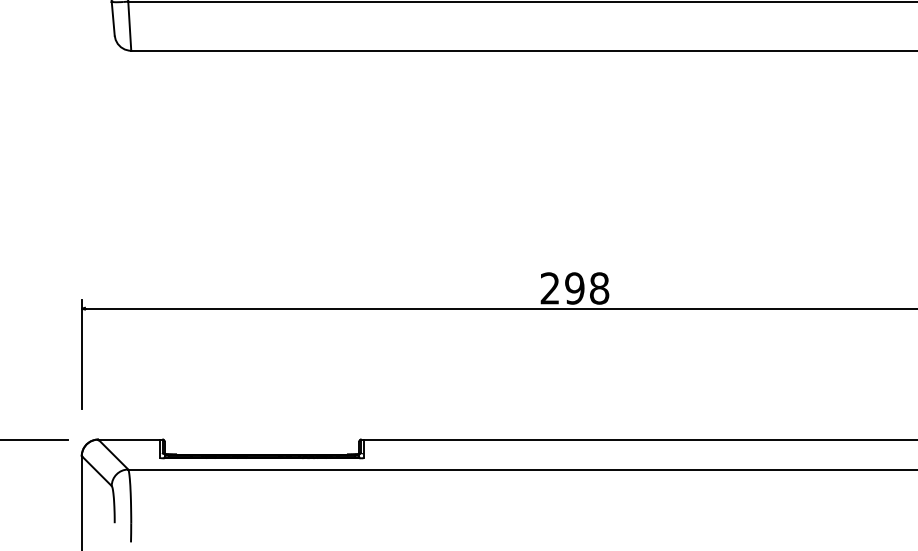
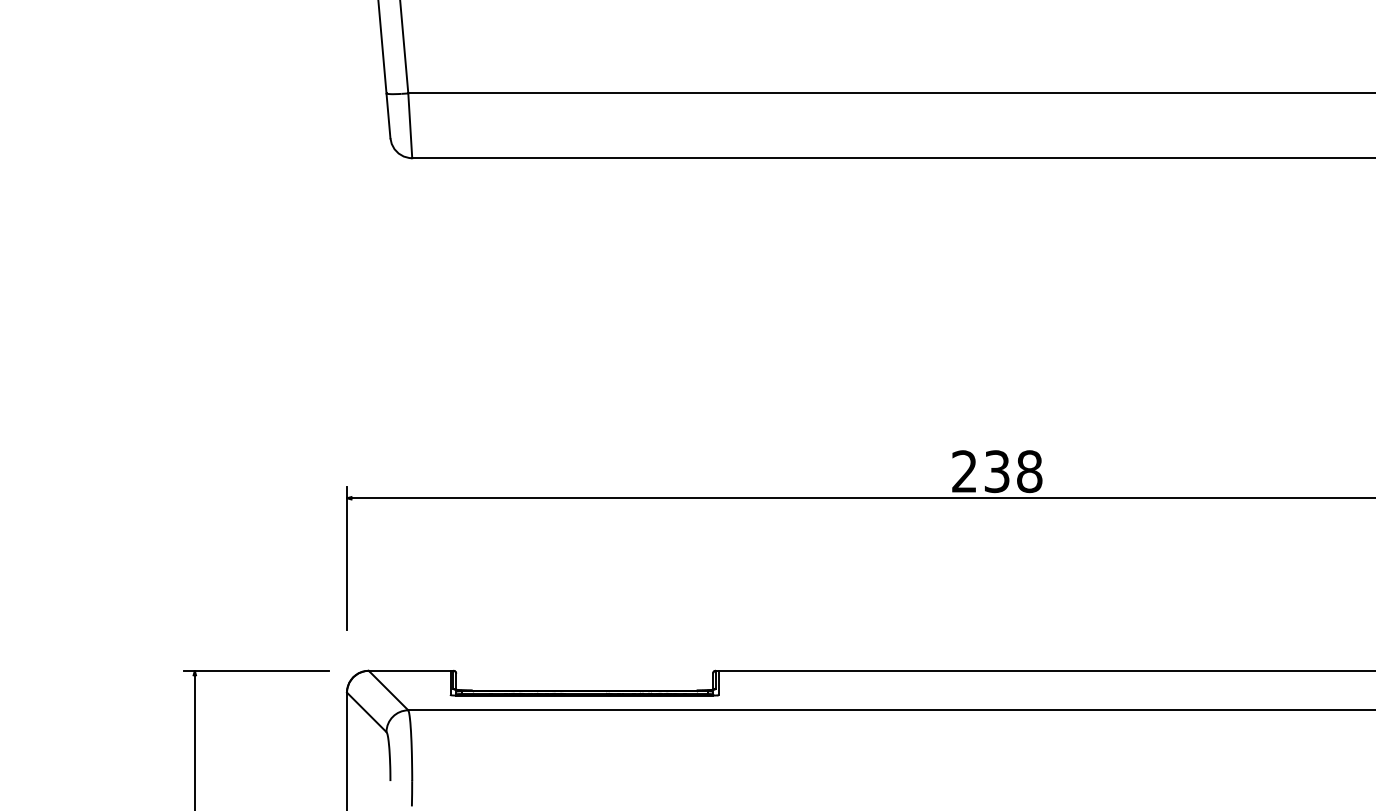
text: (574, 288) -> (996, 471), 298 -> 238

